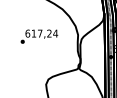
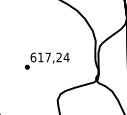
text: (39, 36) -> (47, 60), moved

